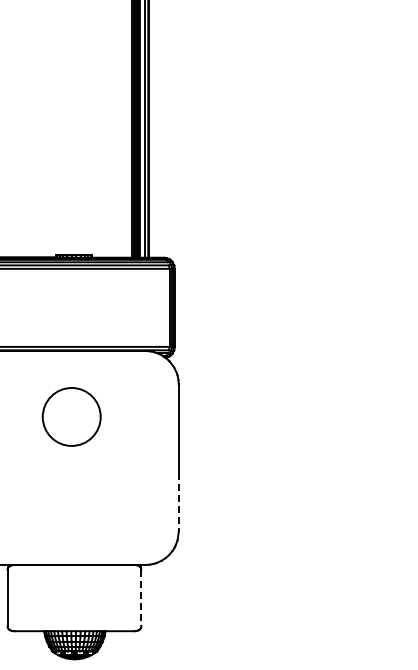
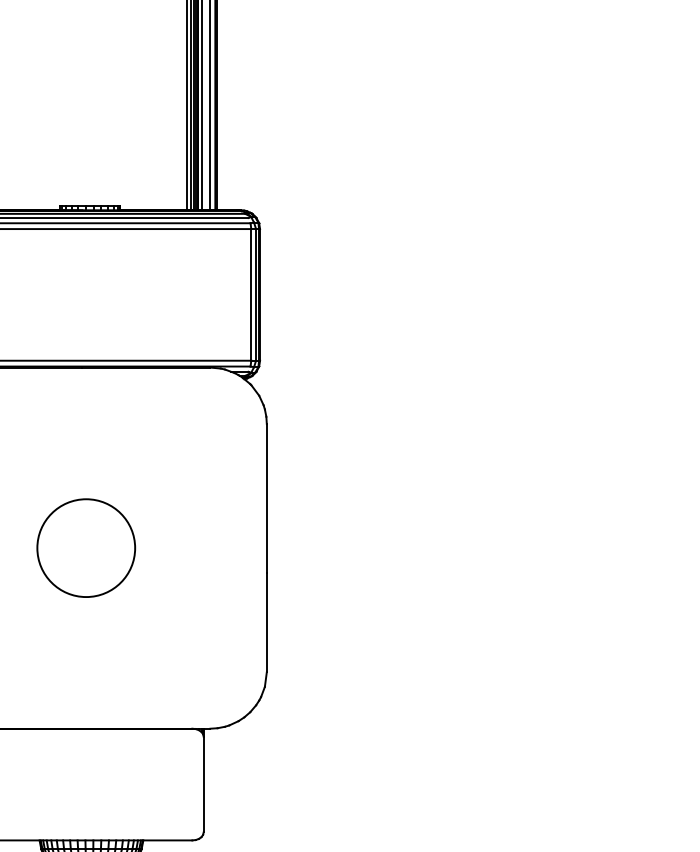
circle: (71, 416) -> (85, 547), moved
line: (178, 502) -> (266, 623), dashed -> solid
line: (141, 598) -> (203, 785), dashed -> solid

